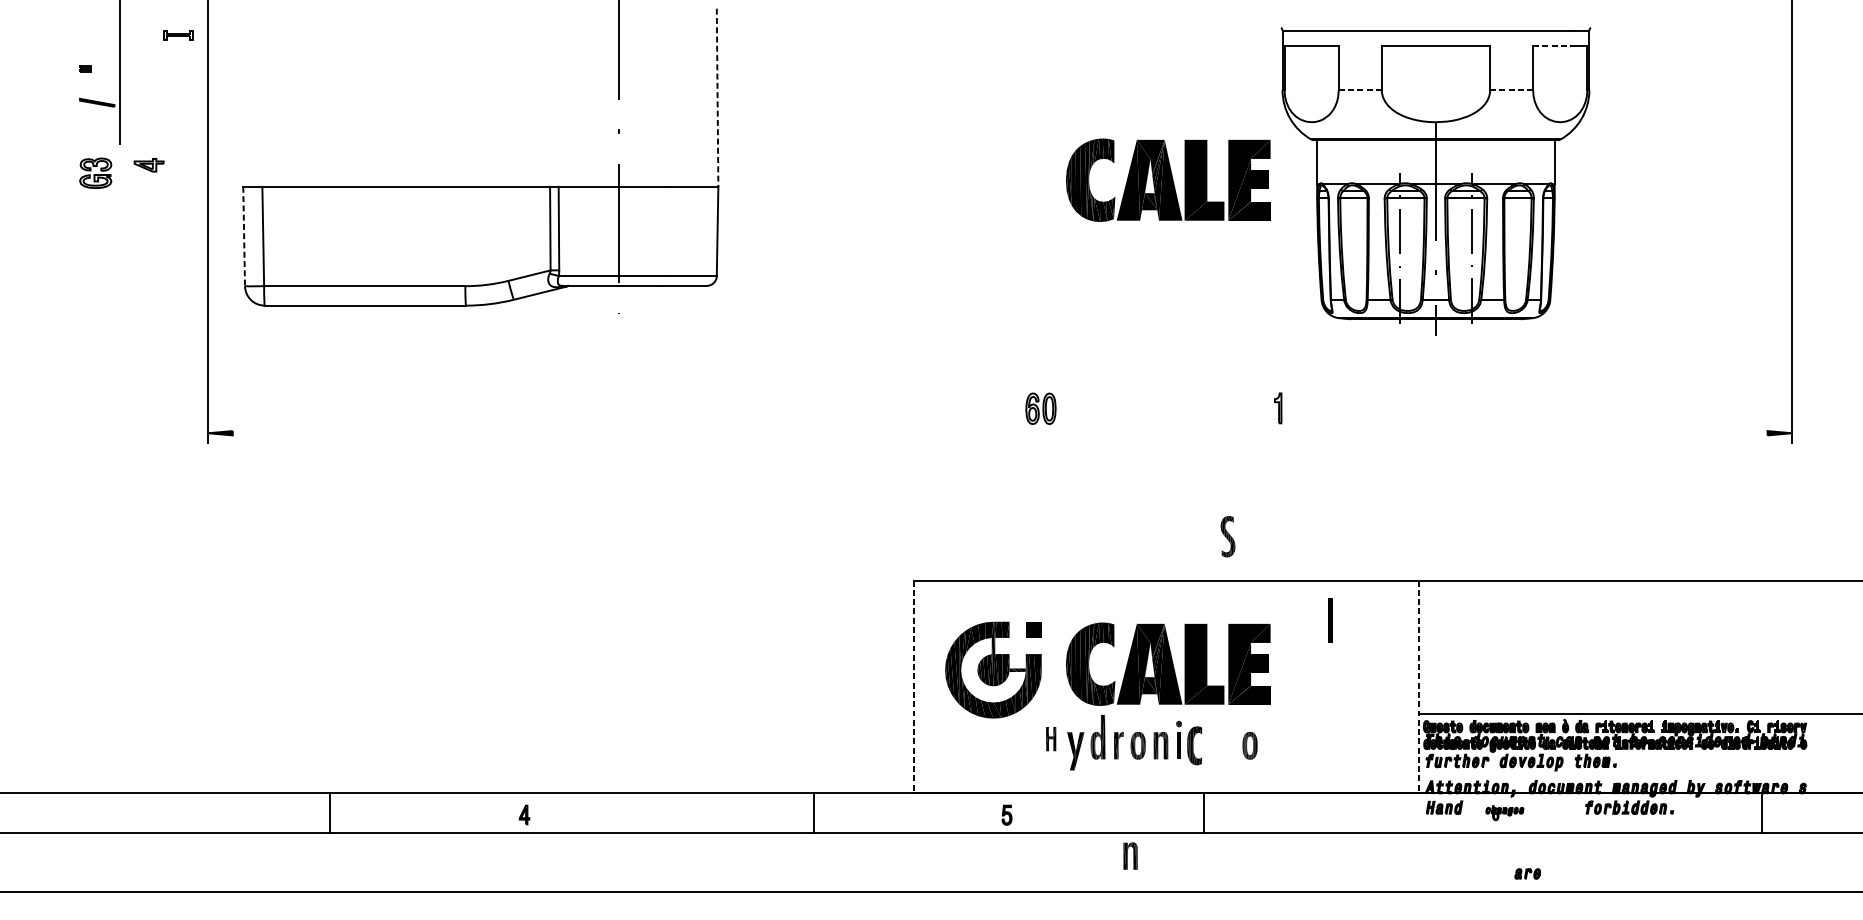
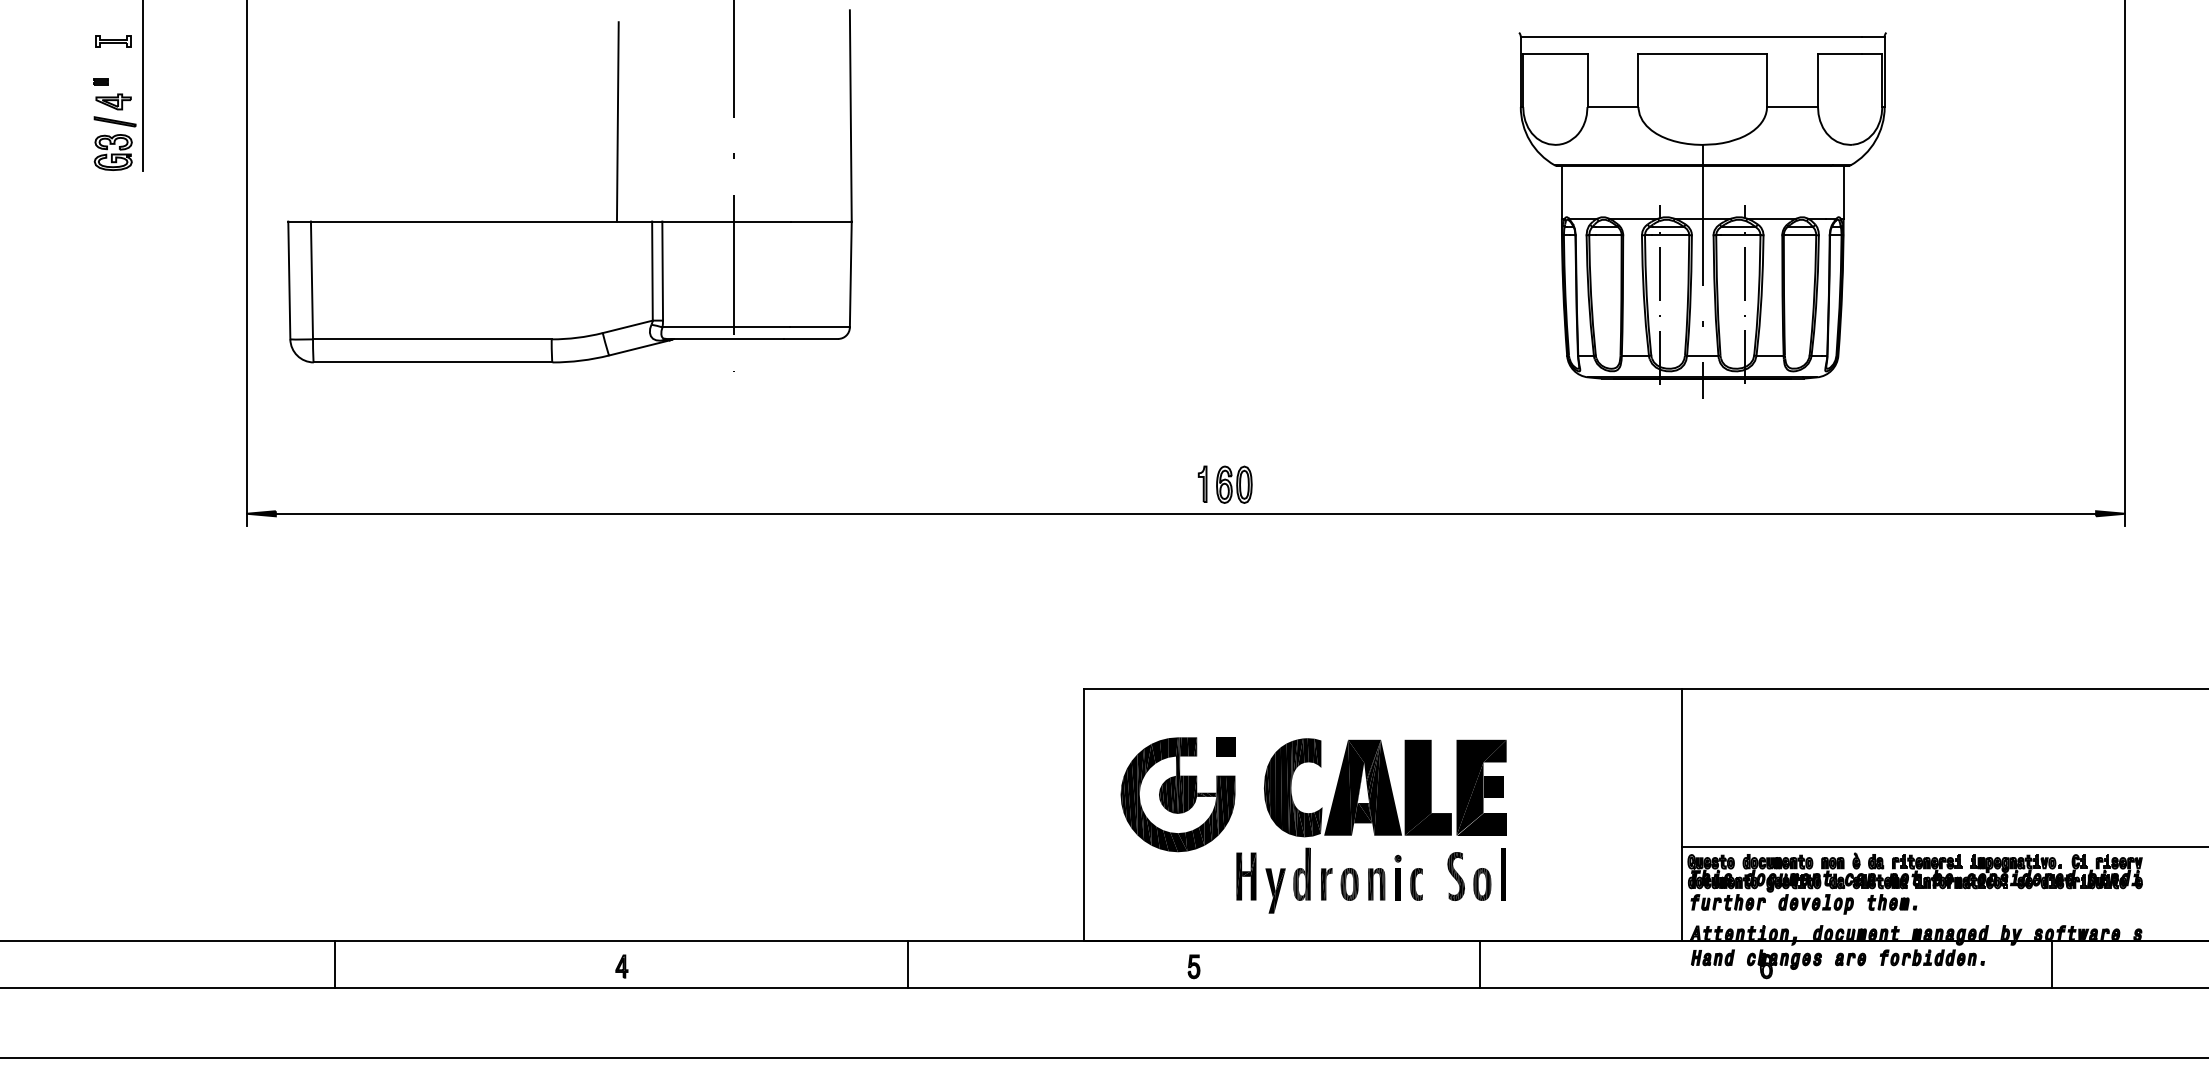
part: (178, 35) -> (113, 41), moved
line: (1552, 45) -> (1840, 54), dashed -> solid
line: (1360, 90) -> (1613, 107), dashed -> solid
line: (1512, 90) -> (1793, 107), dashed -> solid
line: (717, 97) -> (850, 115), dashed -> solid
line: (520, 102) -> (617, 121), added
part: (149, 164) -> (113, 101), moved
part: (95, 173) -> (112, 152), moved
part: (1168, 180) -> (1385, 213), removed
line: (244, 236) -> (289, 280), dashed -> solid
part: (1278, 407) -> (1202, 483), moved
line: (999, 433) -> (1185, 513), added
part: (1227, 536) -> (1455, 876), moved
line: (1330, 621) -> (1503, 874), moved
line: (913, 687) -> (1083, 815), dashed -> solid
line: (1418, 687) -> (1682, 815), dashed -> solid
part: (1051, 739) -> (1246, 876), size x1.67
part: (1194, 745) -> (1416, 884), size x0.71
line: (330, 812) -> (335, 963), moved
line: (813, 812) -> (907, 963), moved
line: (1203, 812) -> (1479, 963), moved
line: (1762, 812) -> (2052, 963), moved
part: (1504, 813) -> (1784, 964), size x1.67
part: (1130, 856) -> (1340, 1015), removed
part: (1527, 874) -> (1850, 959), moved

